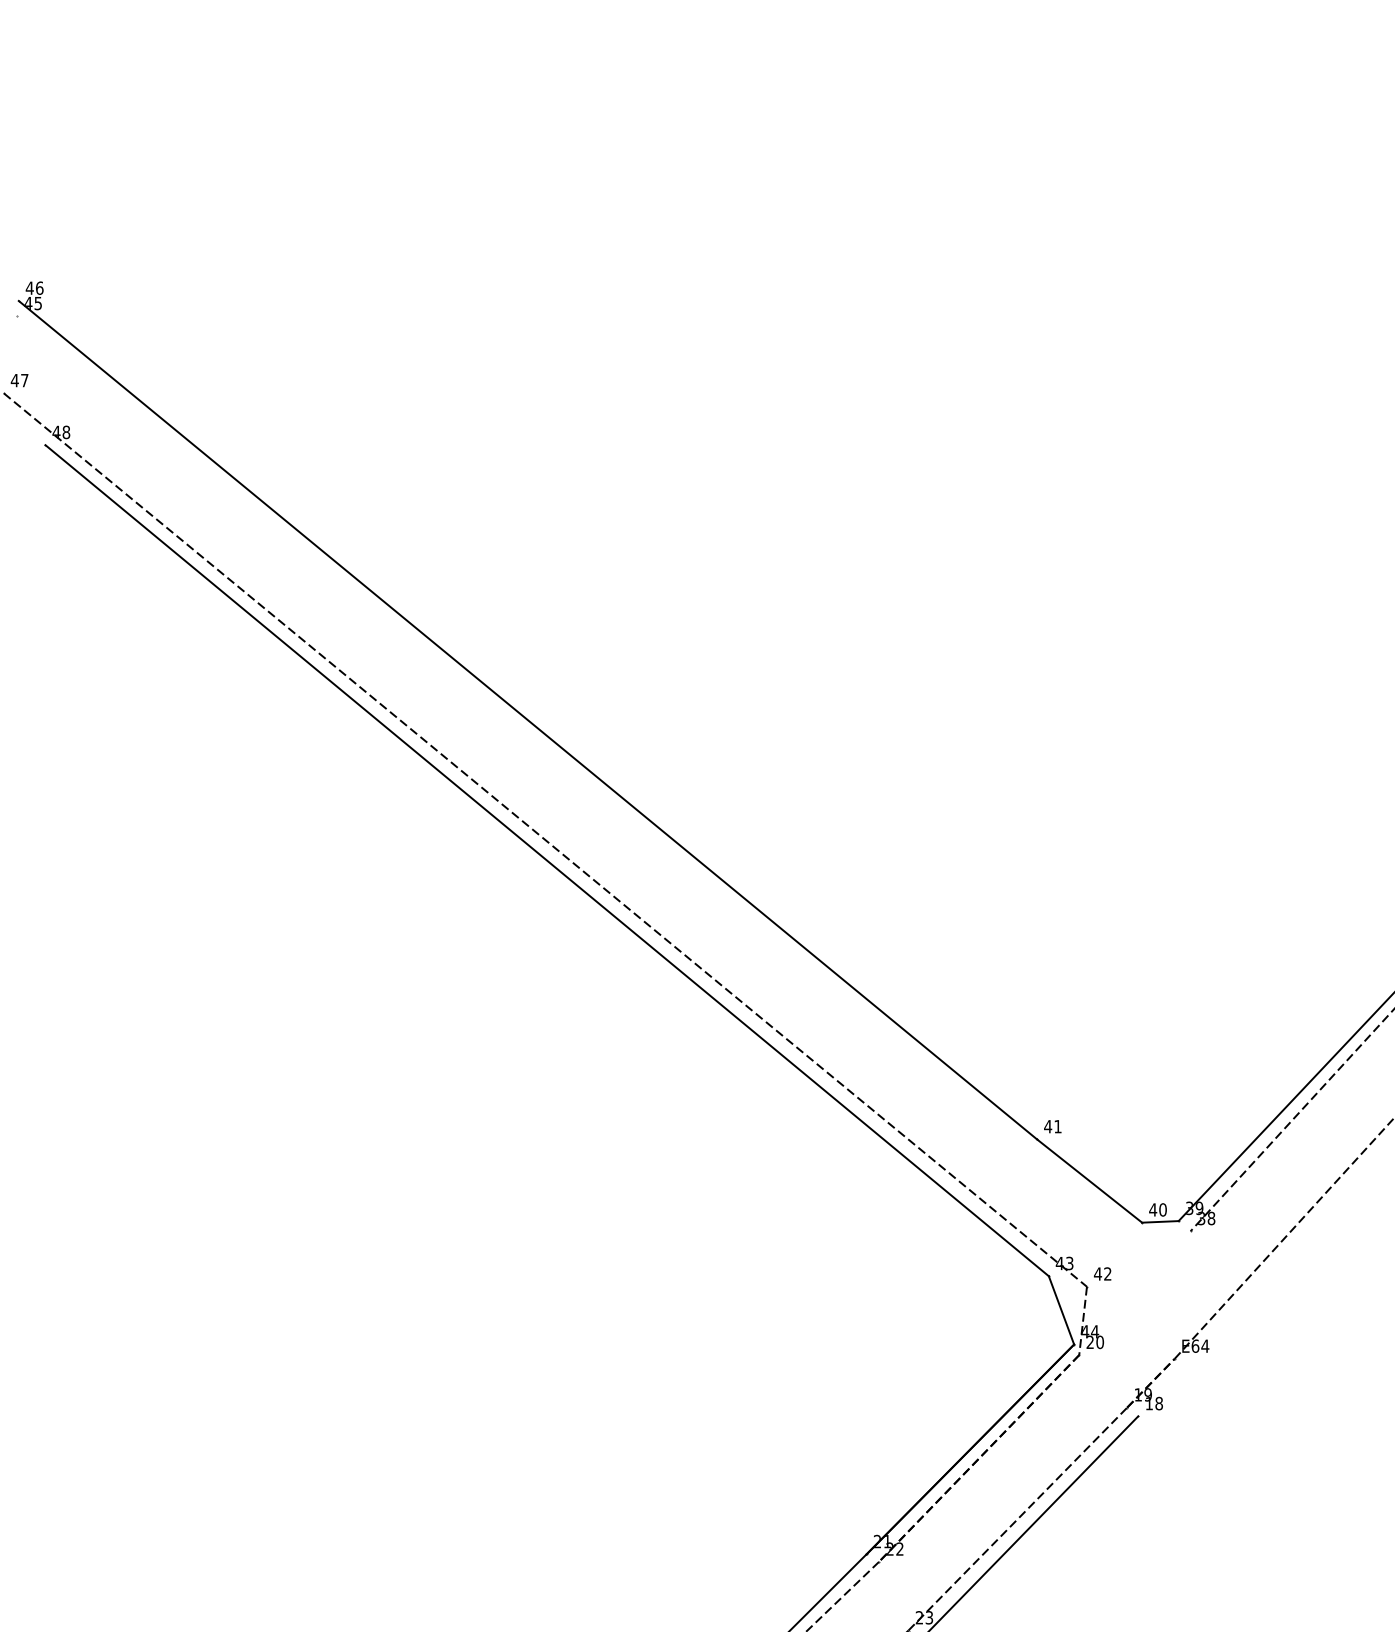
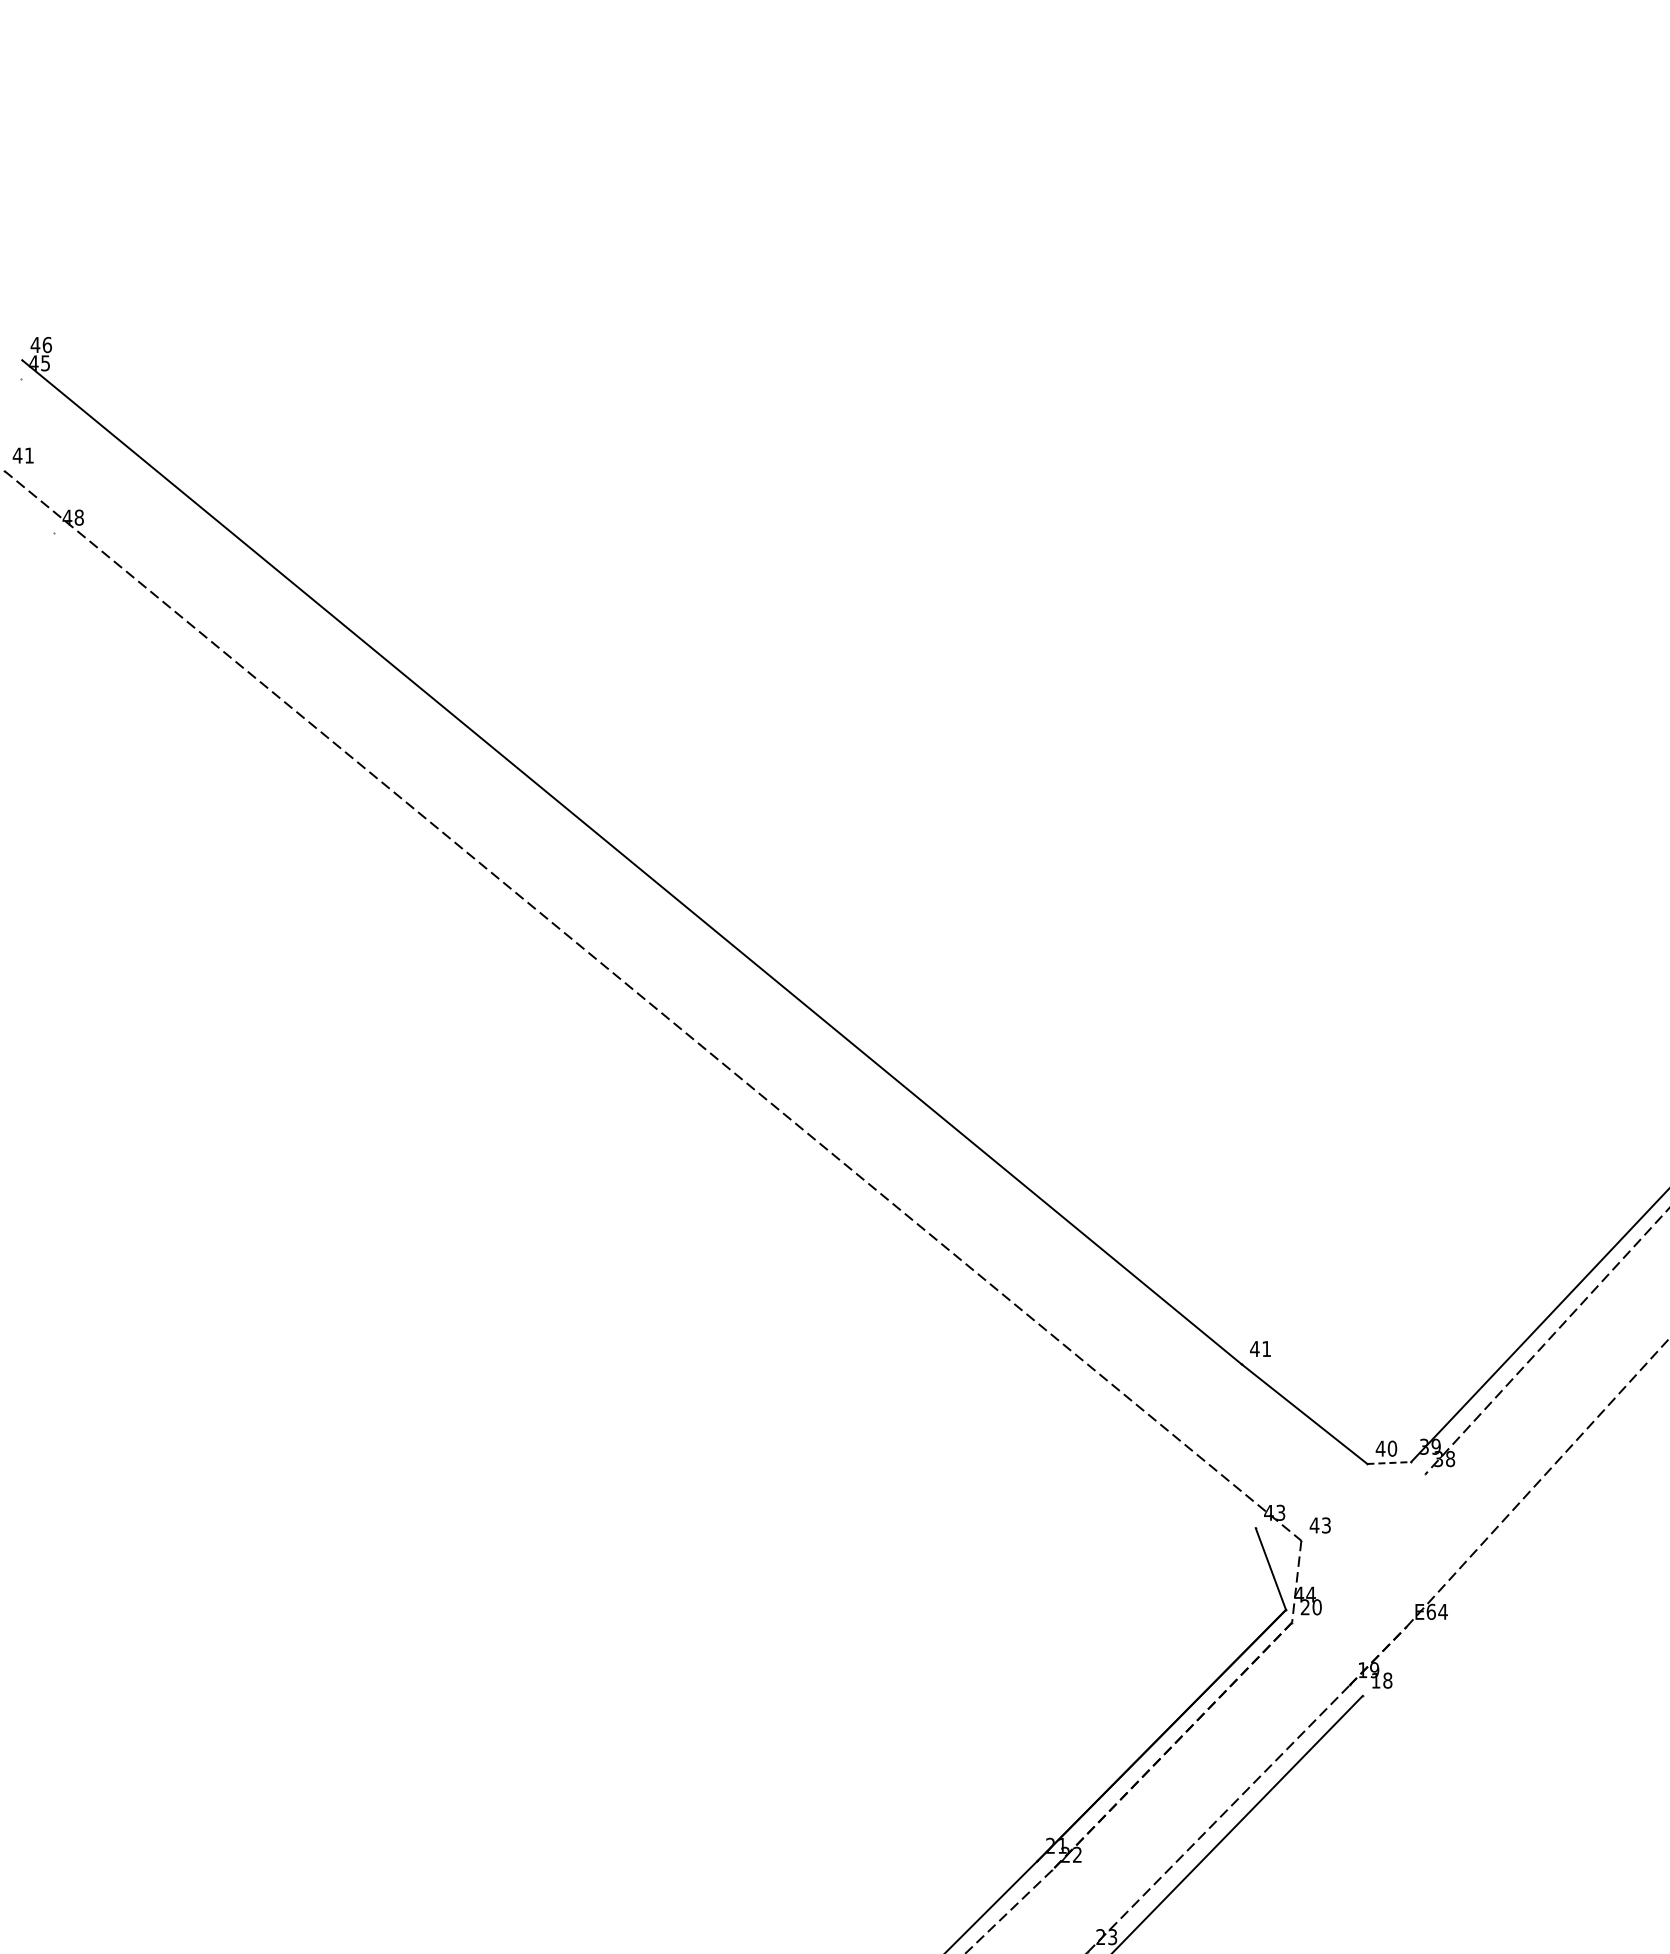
text: (24, 380) -> (29, 455), 47 -> 41
line: (546, 860) -> (654, 1030), removed
line: (1160, 1222) -> (1389, 1463), solid -> dashed
text: (1107, 1274) -> (1326, 1525), 42 -> 43

